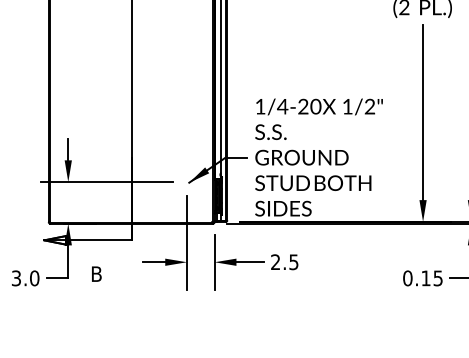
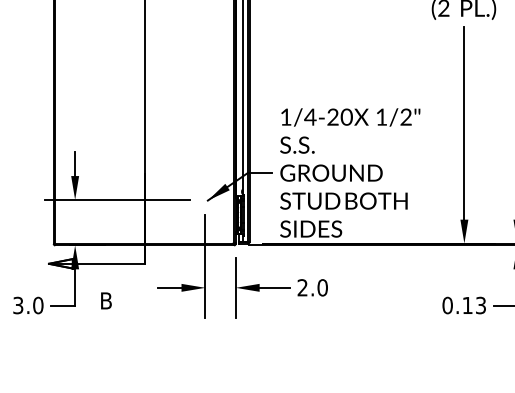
text: (293, 262) -> (322, 288), 2.5 -> 2.0
text: (438, 277) -> (481, 304), 0.15 -> 0.13

